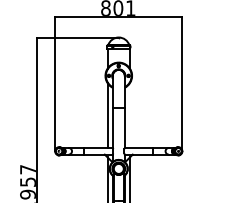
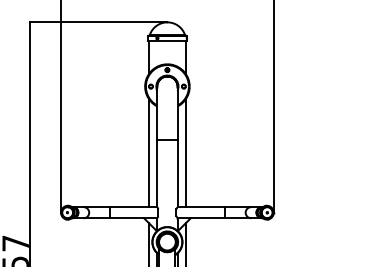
line: (129, 115) -> (185, 152), added

